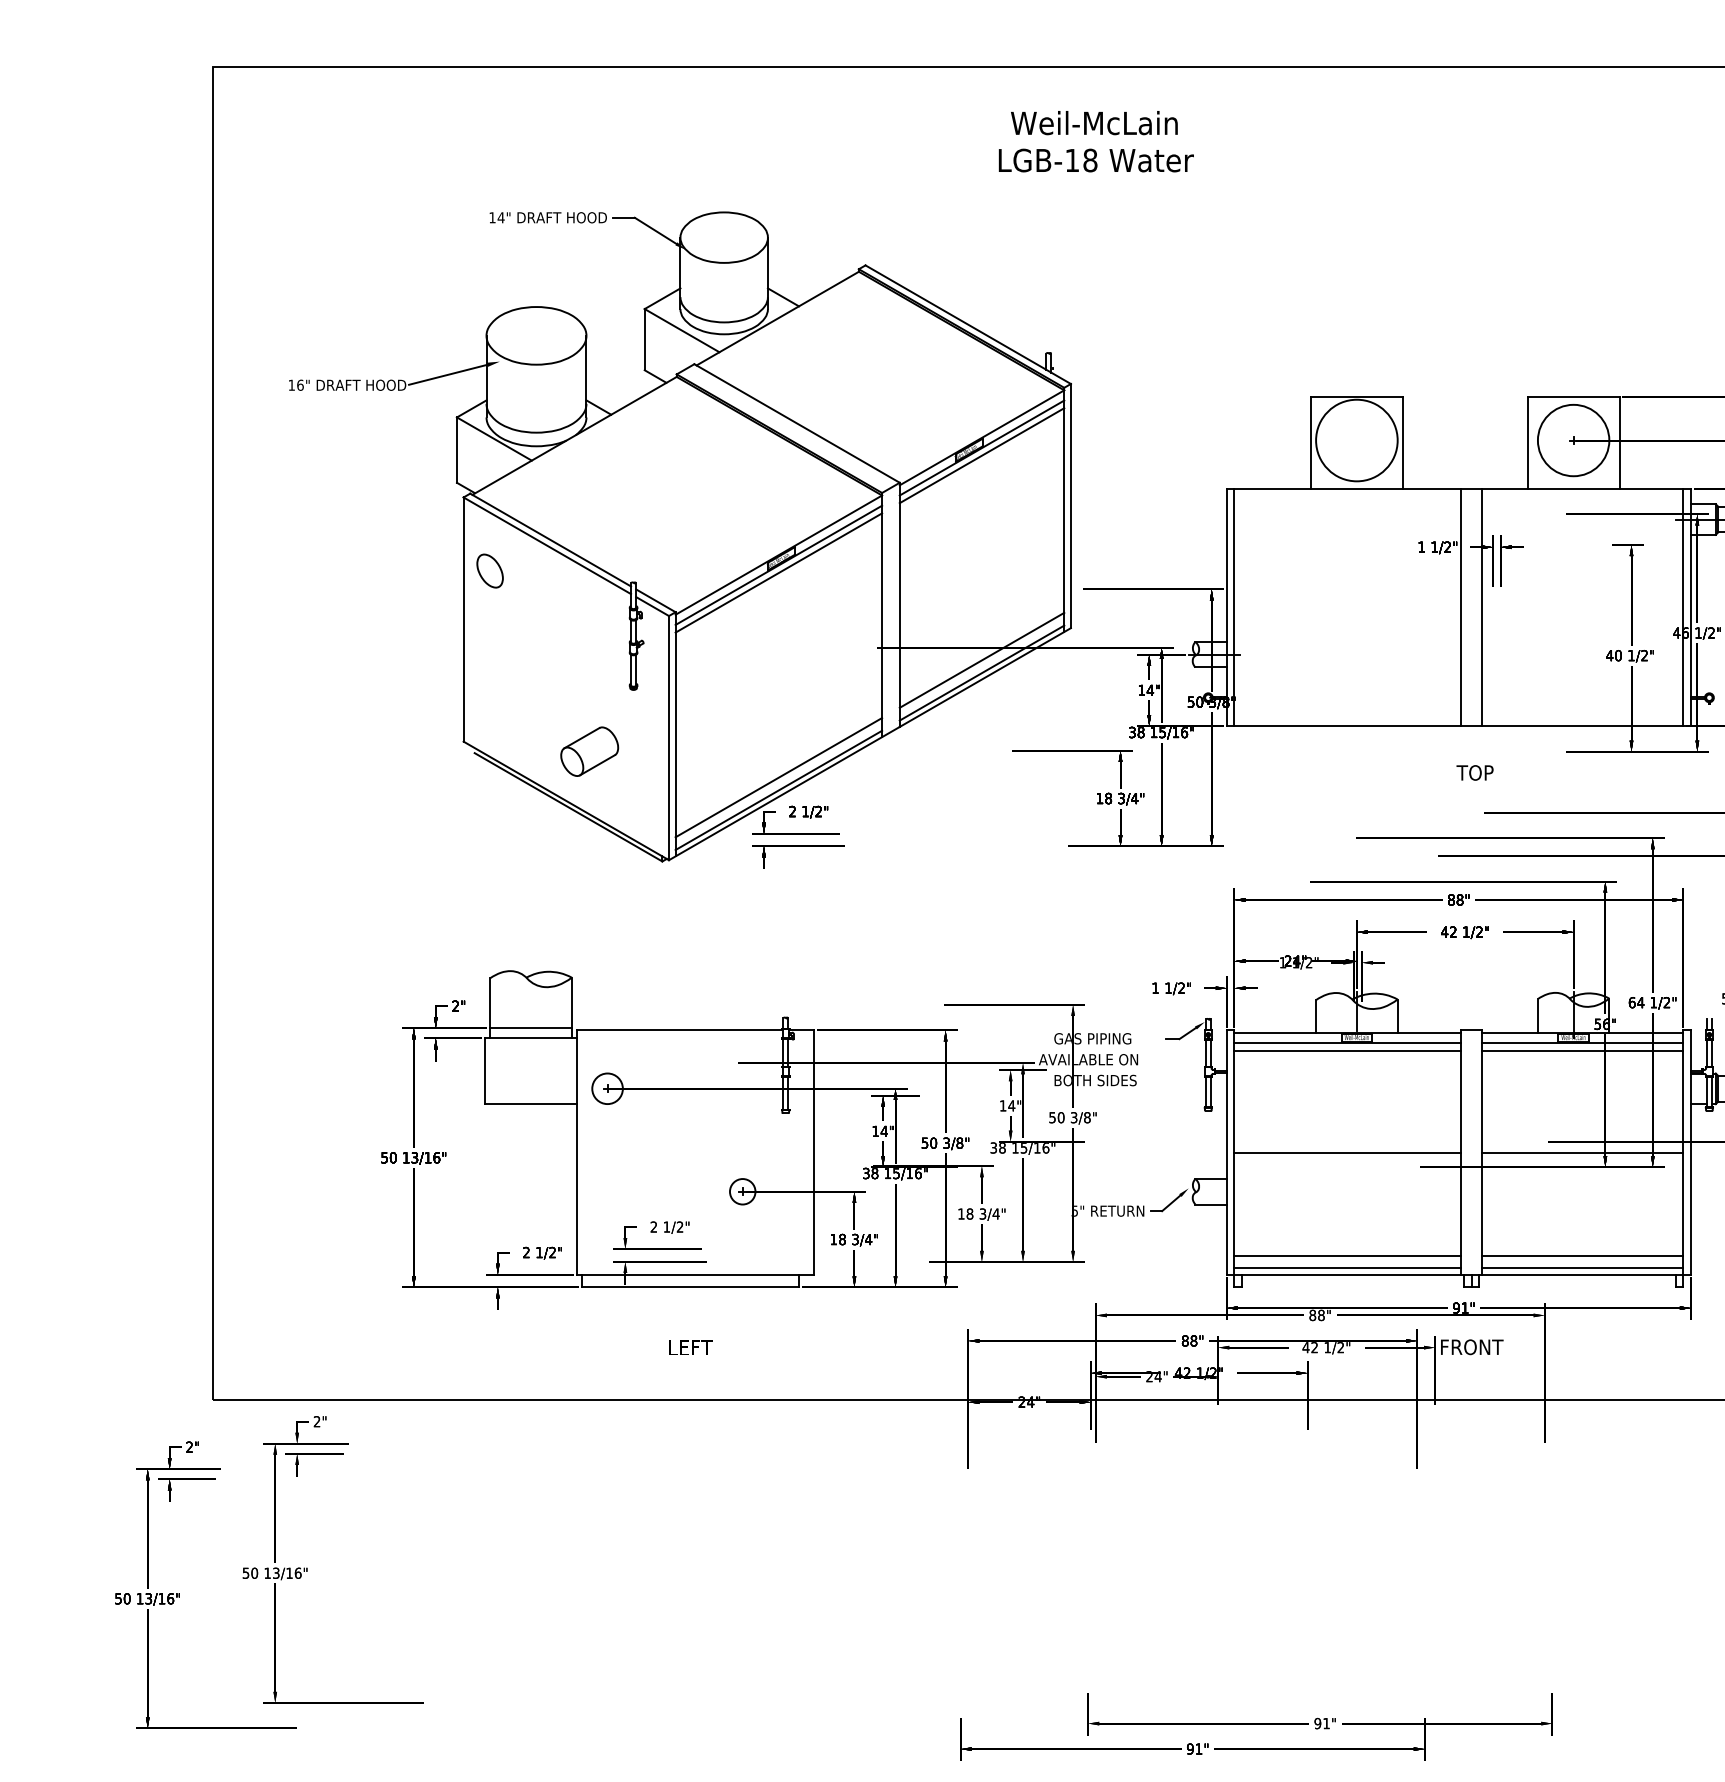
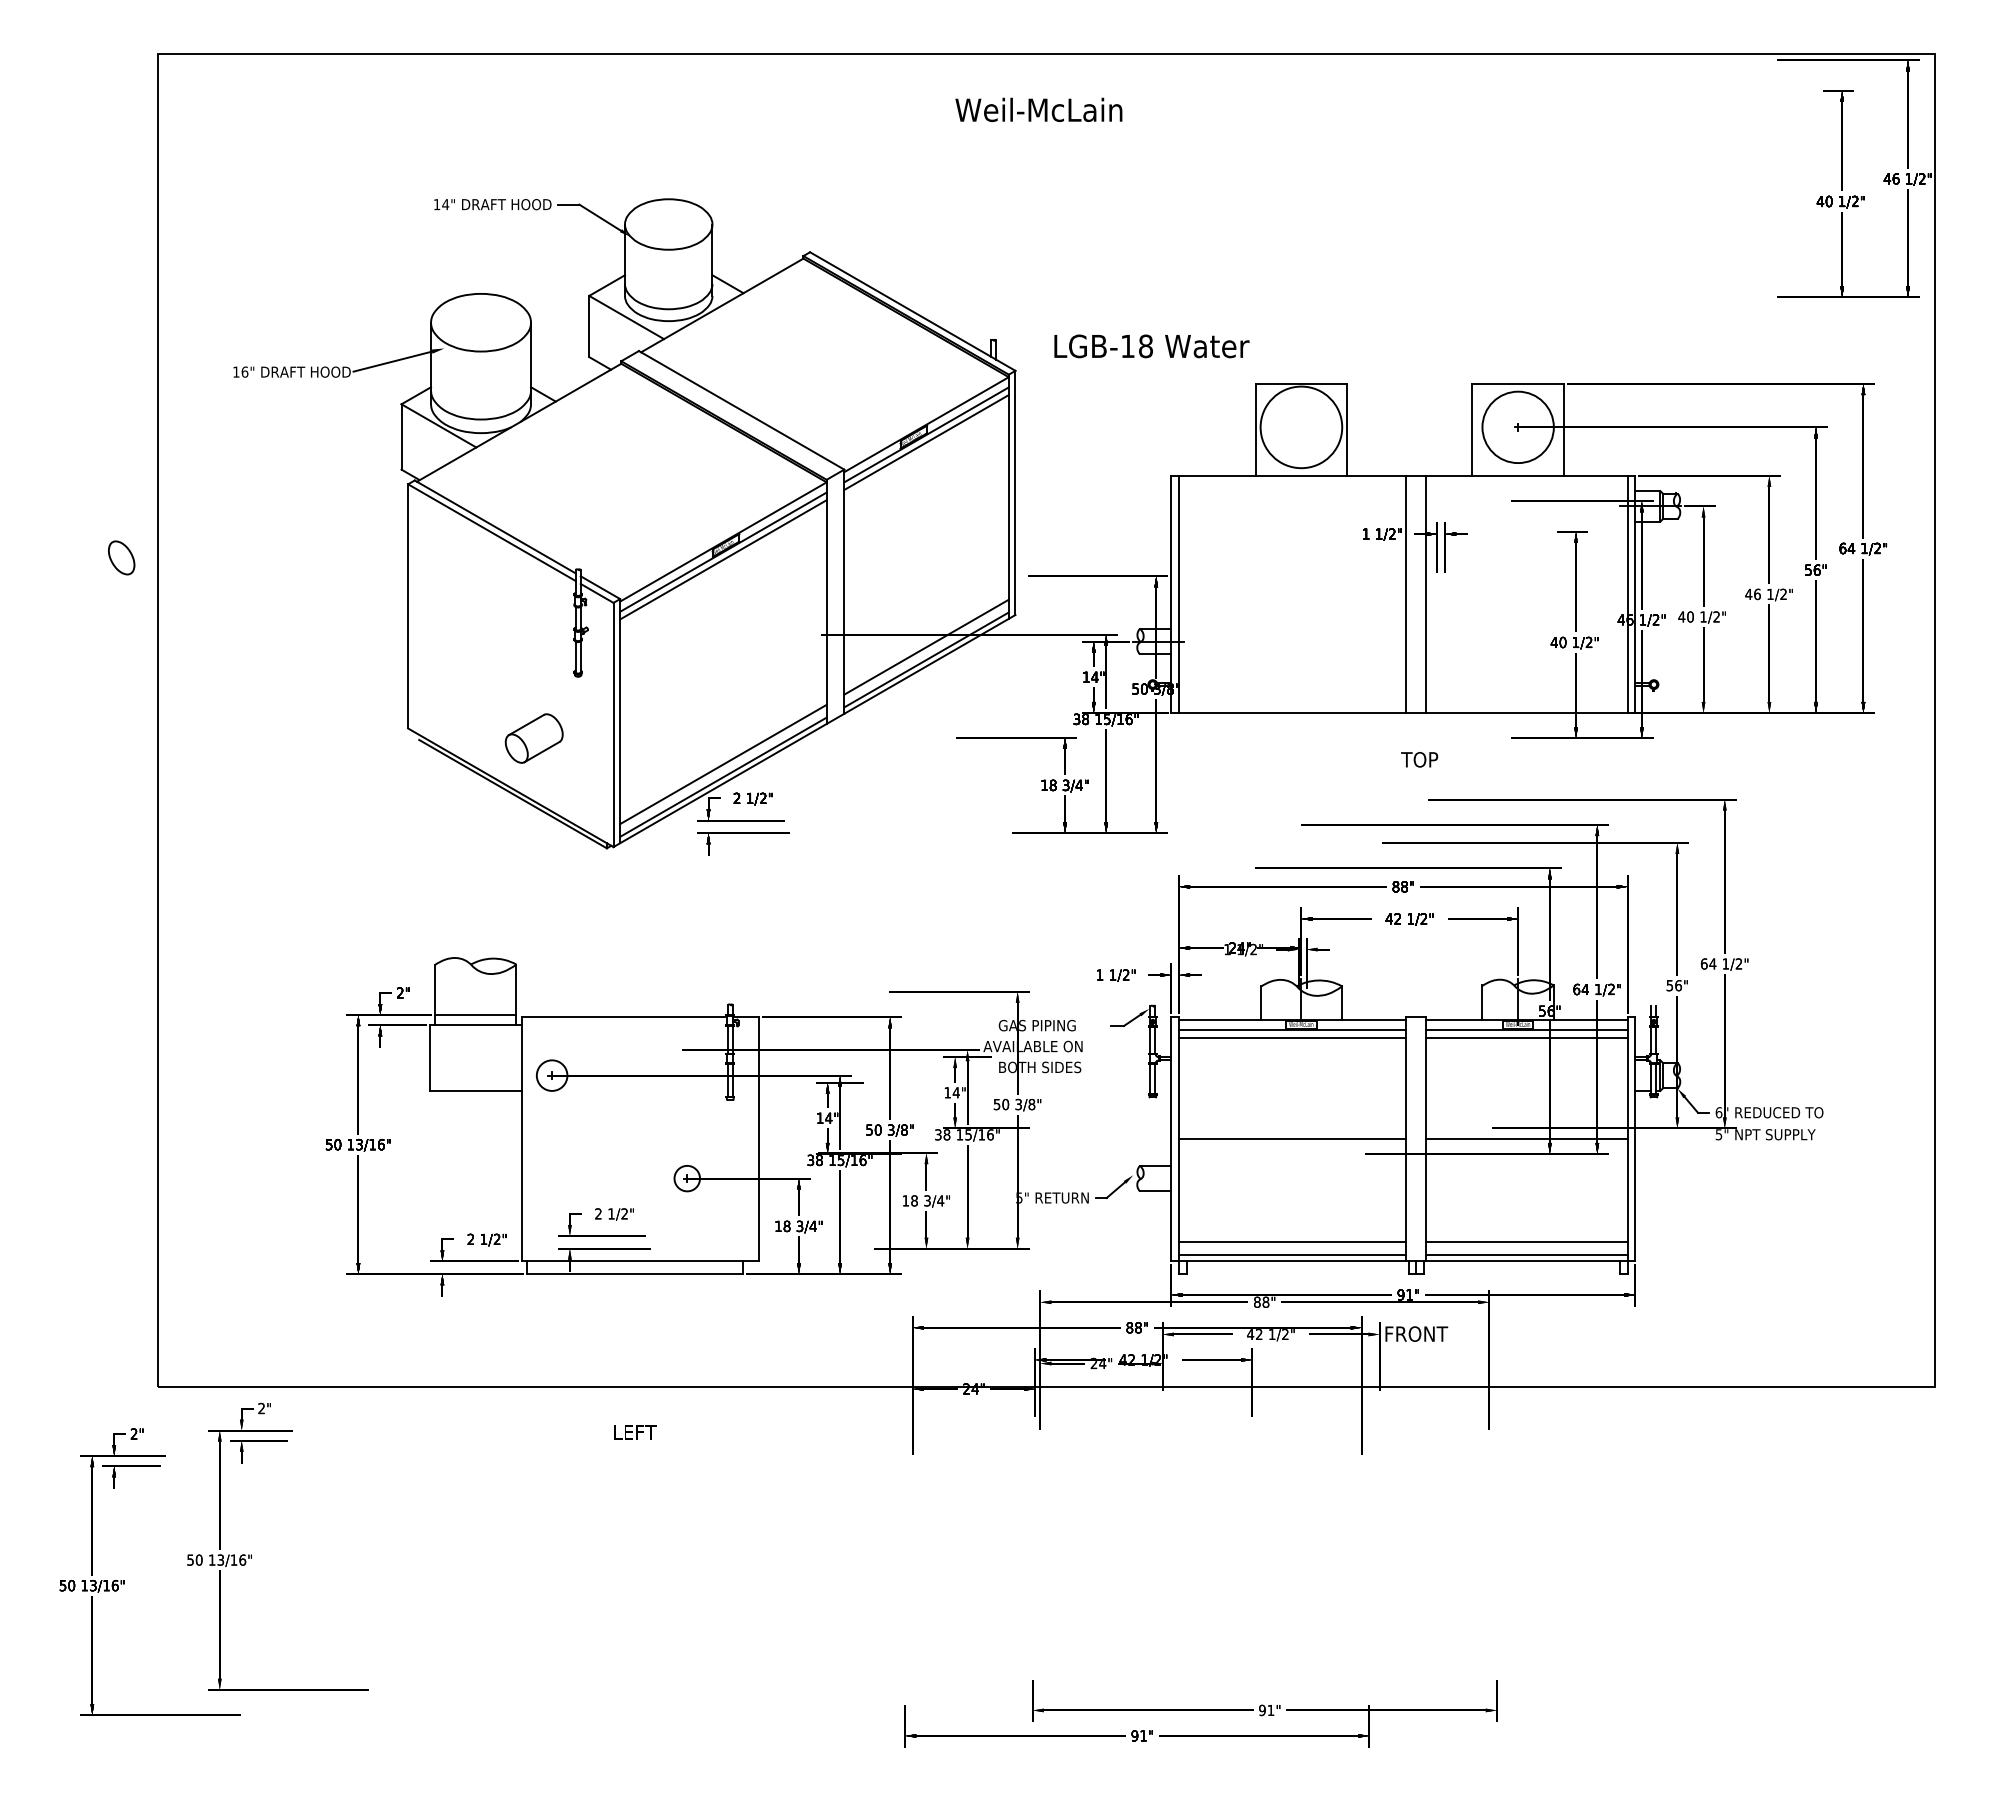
text: (1095, 160) -> (1151, 346), moved
part: (489, 570) -> (121, 557), moved
text: (690, 1347) -> (635, 1432), moved

